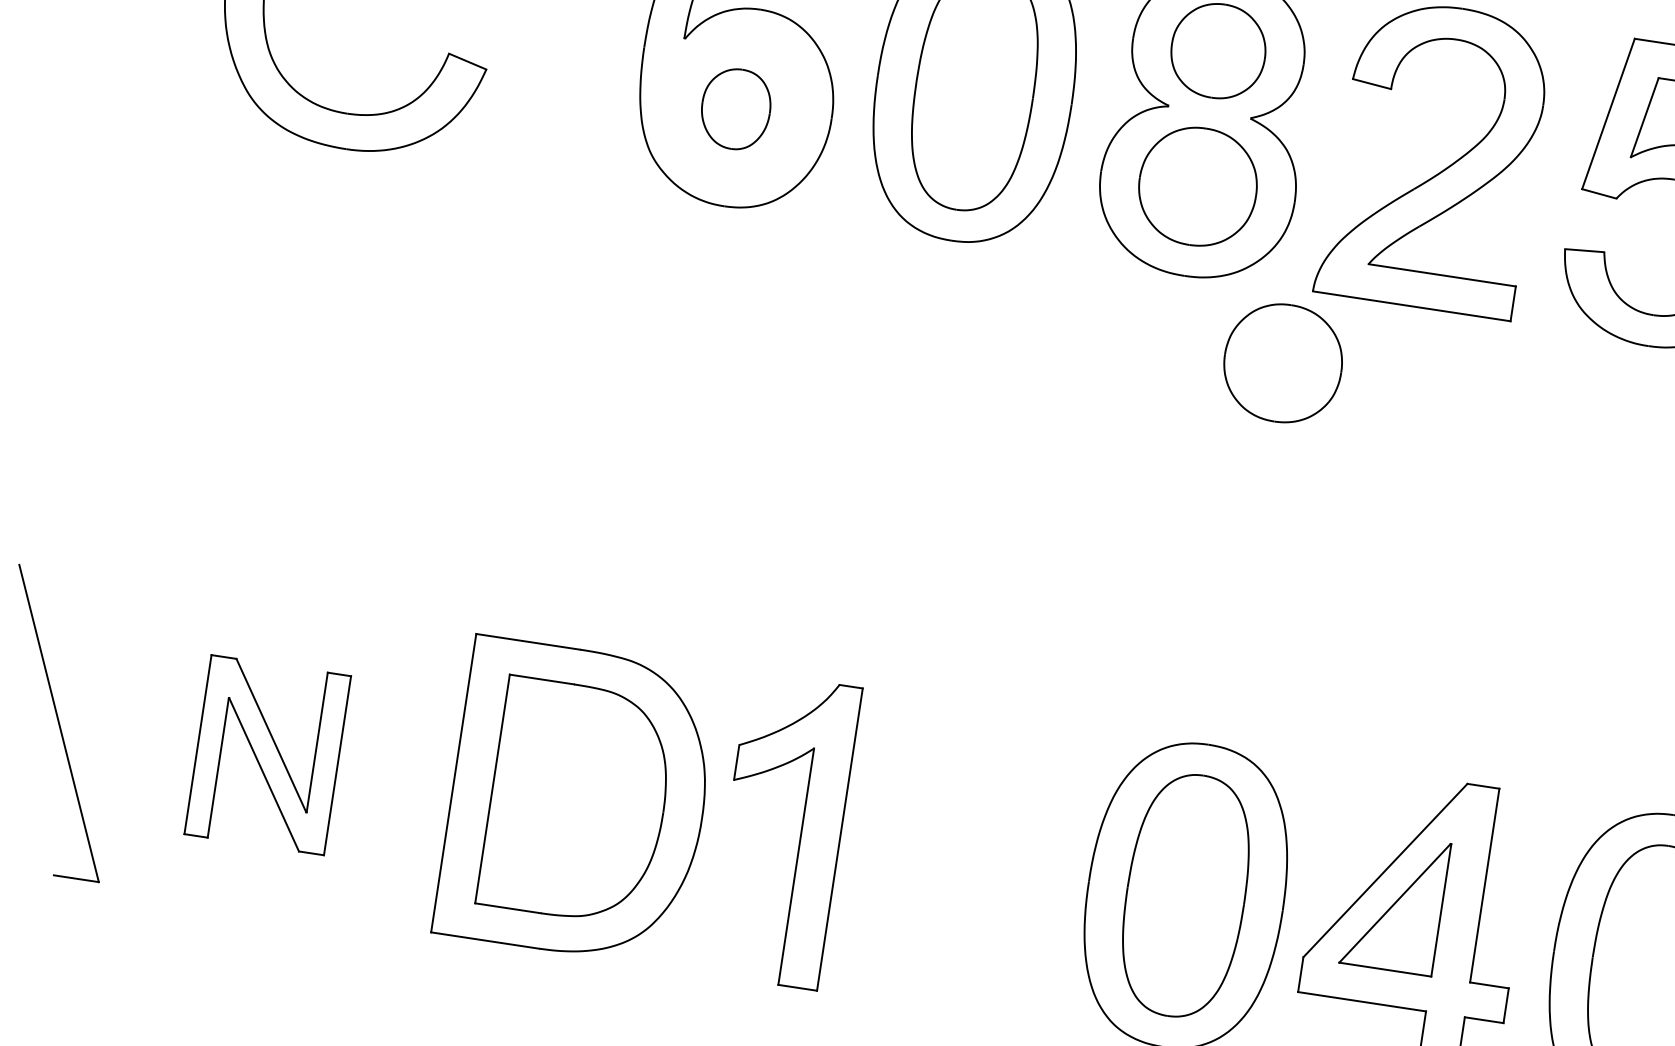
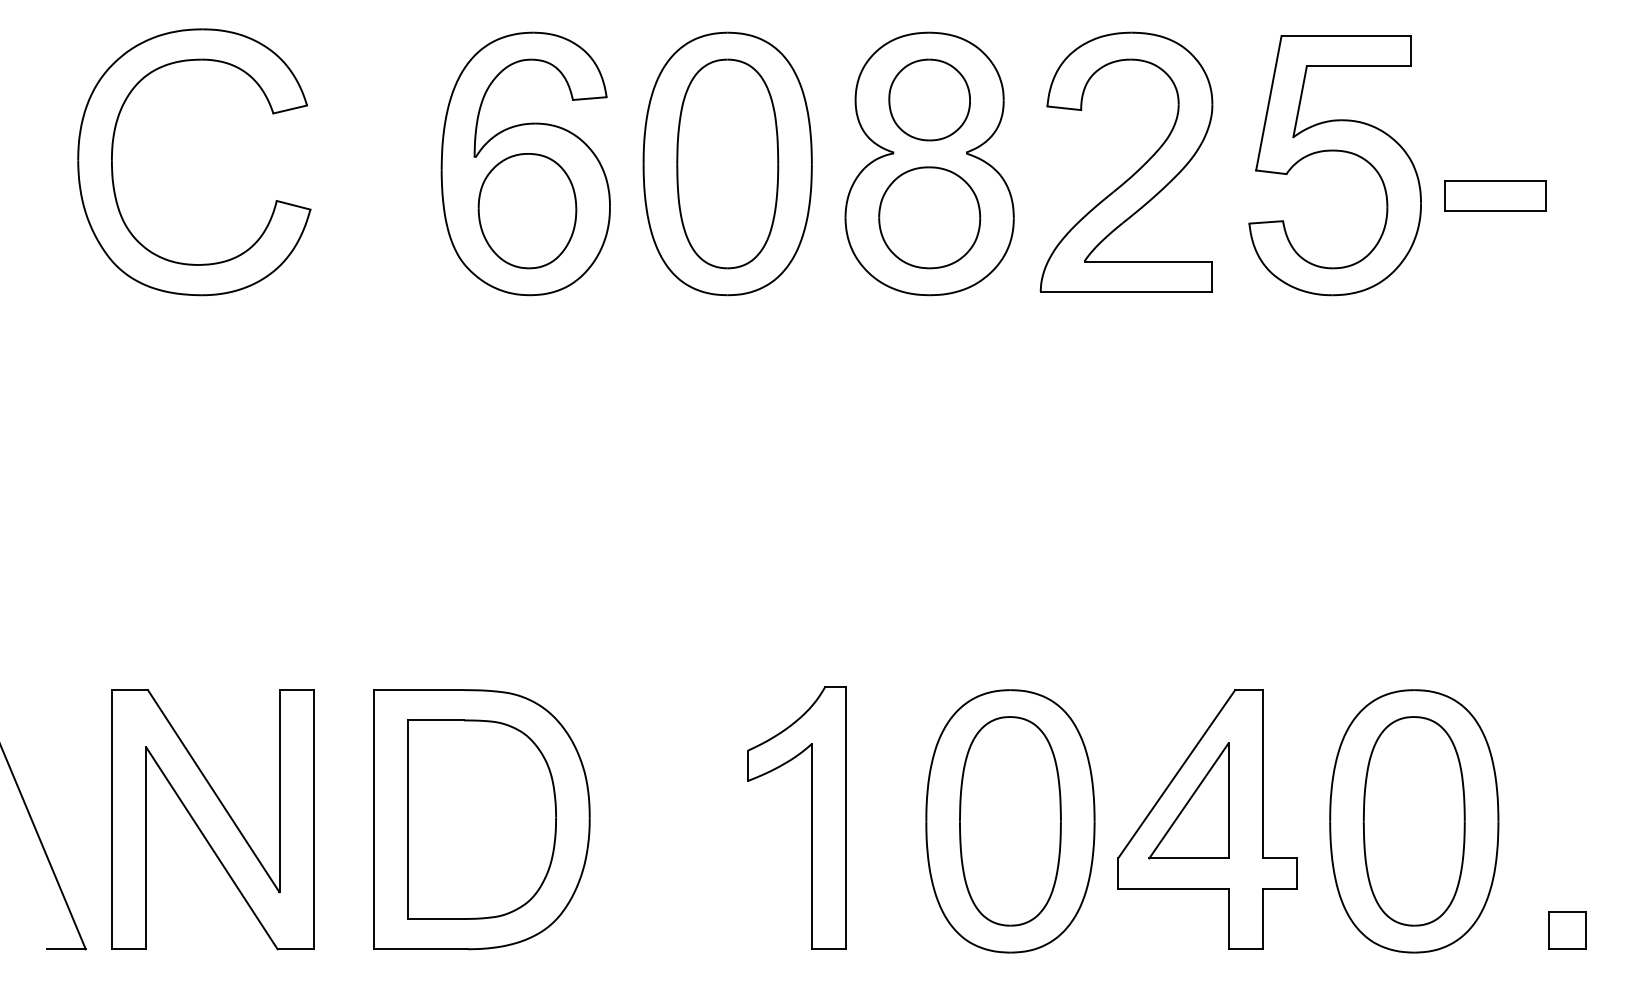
part: (735, 109) -> (527, 211), size x1.67
part: (1283, 362) -> (1024, 356), removed
part: (267, 754) -> (212, 819), size x1.67
part: (800, 833) -> (811, 817), moved

